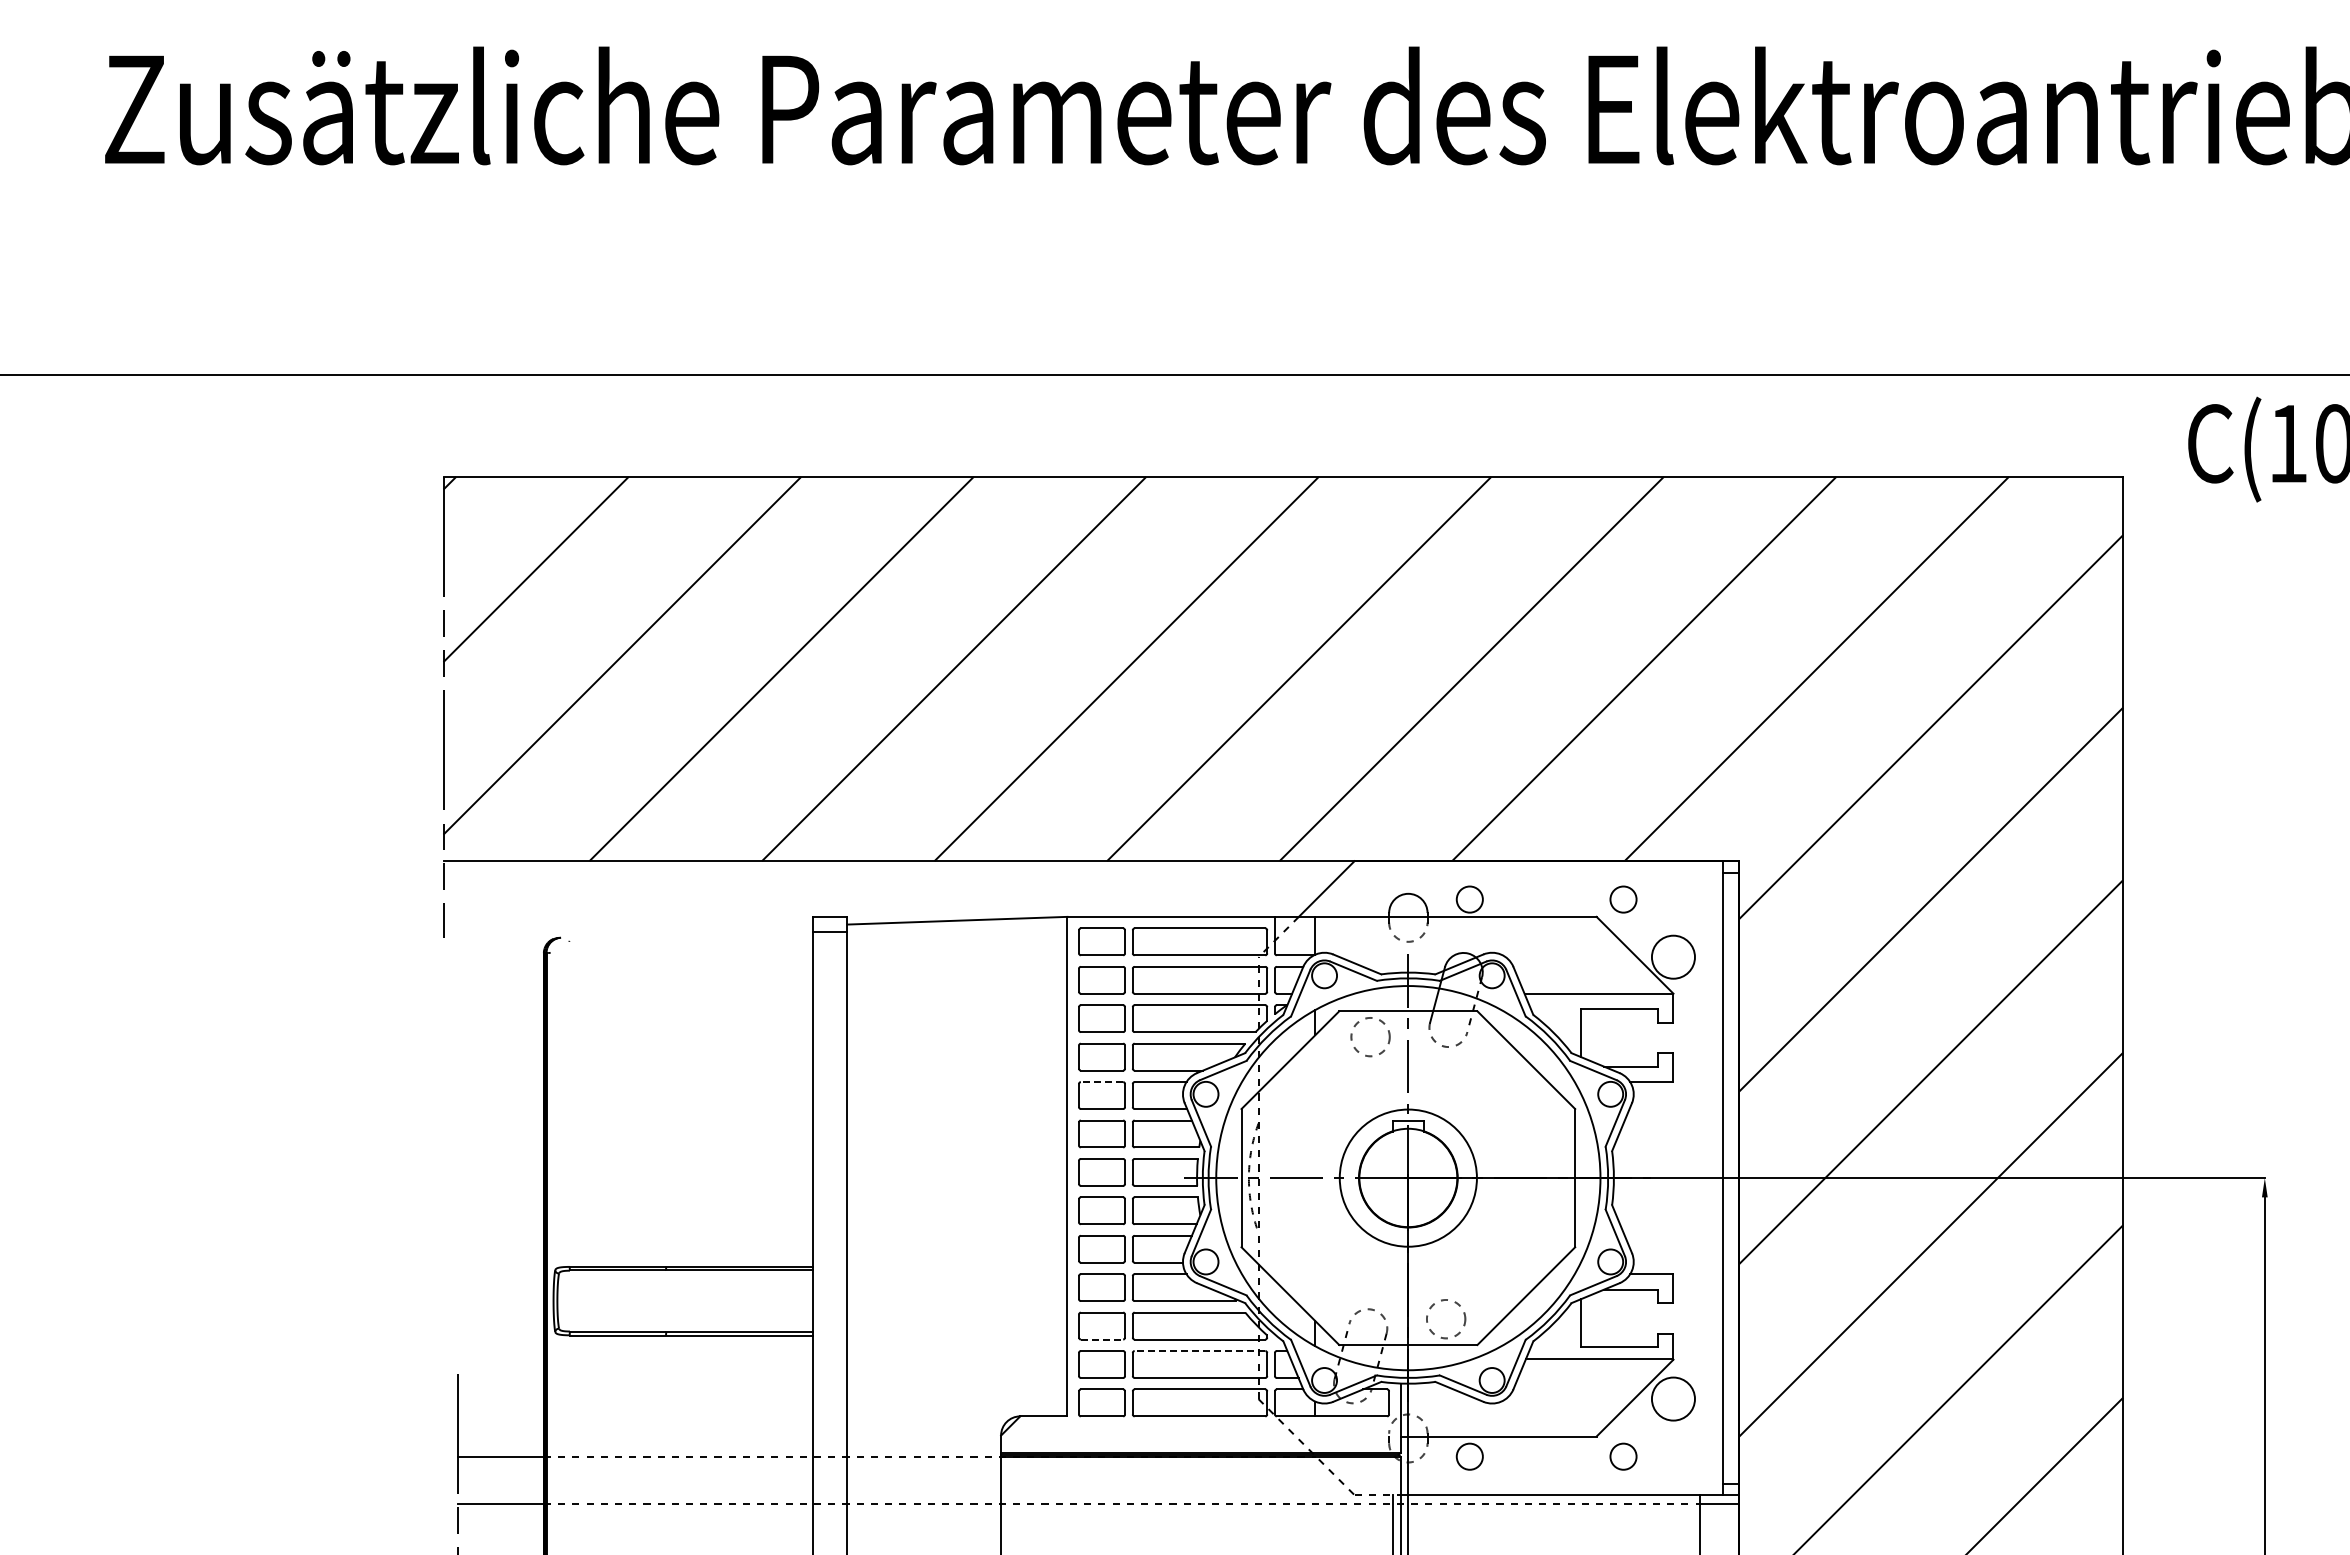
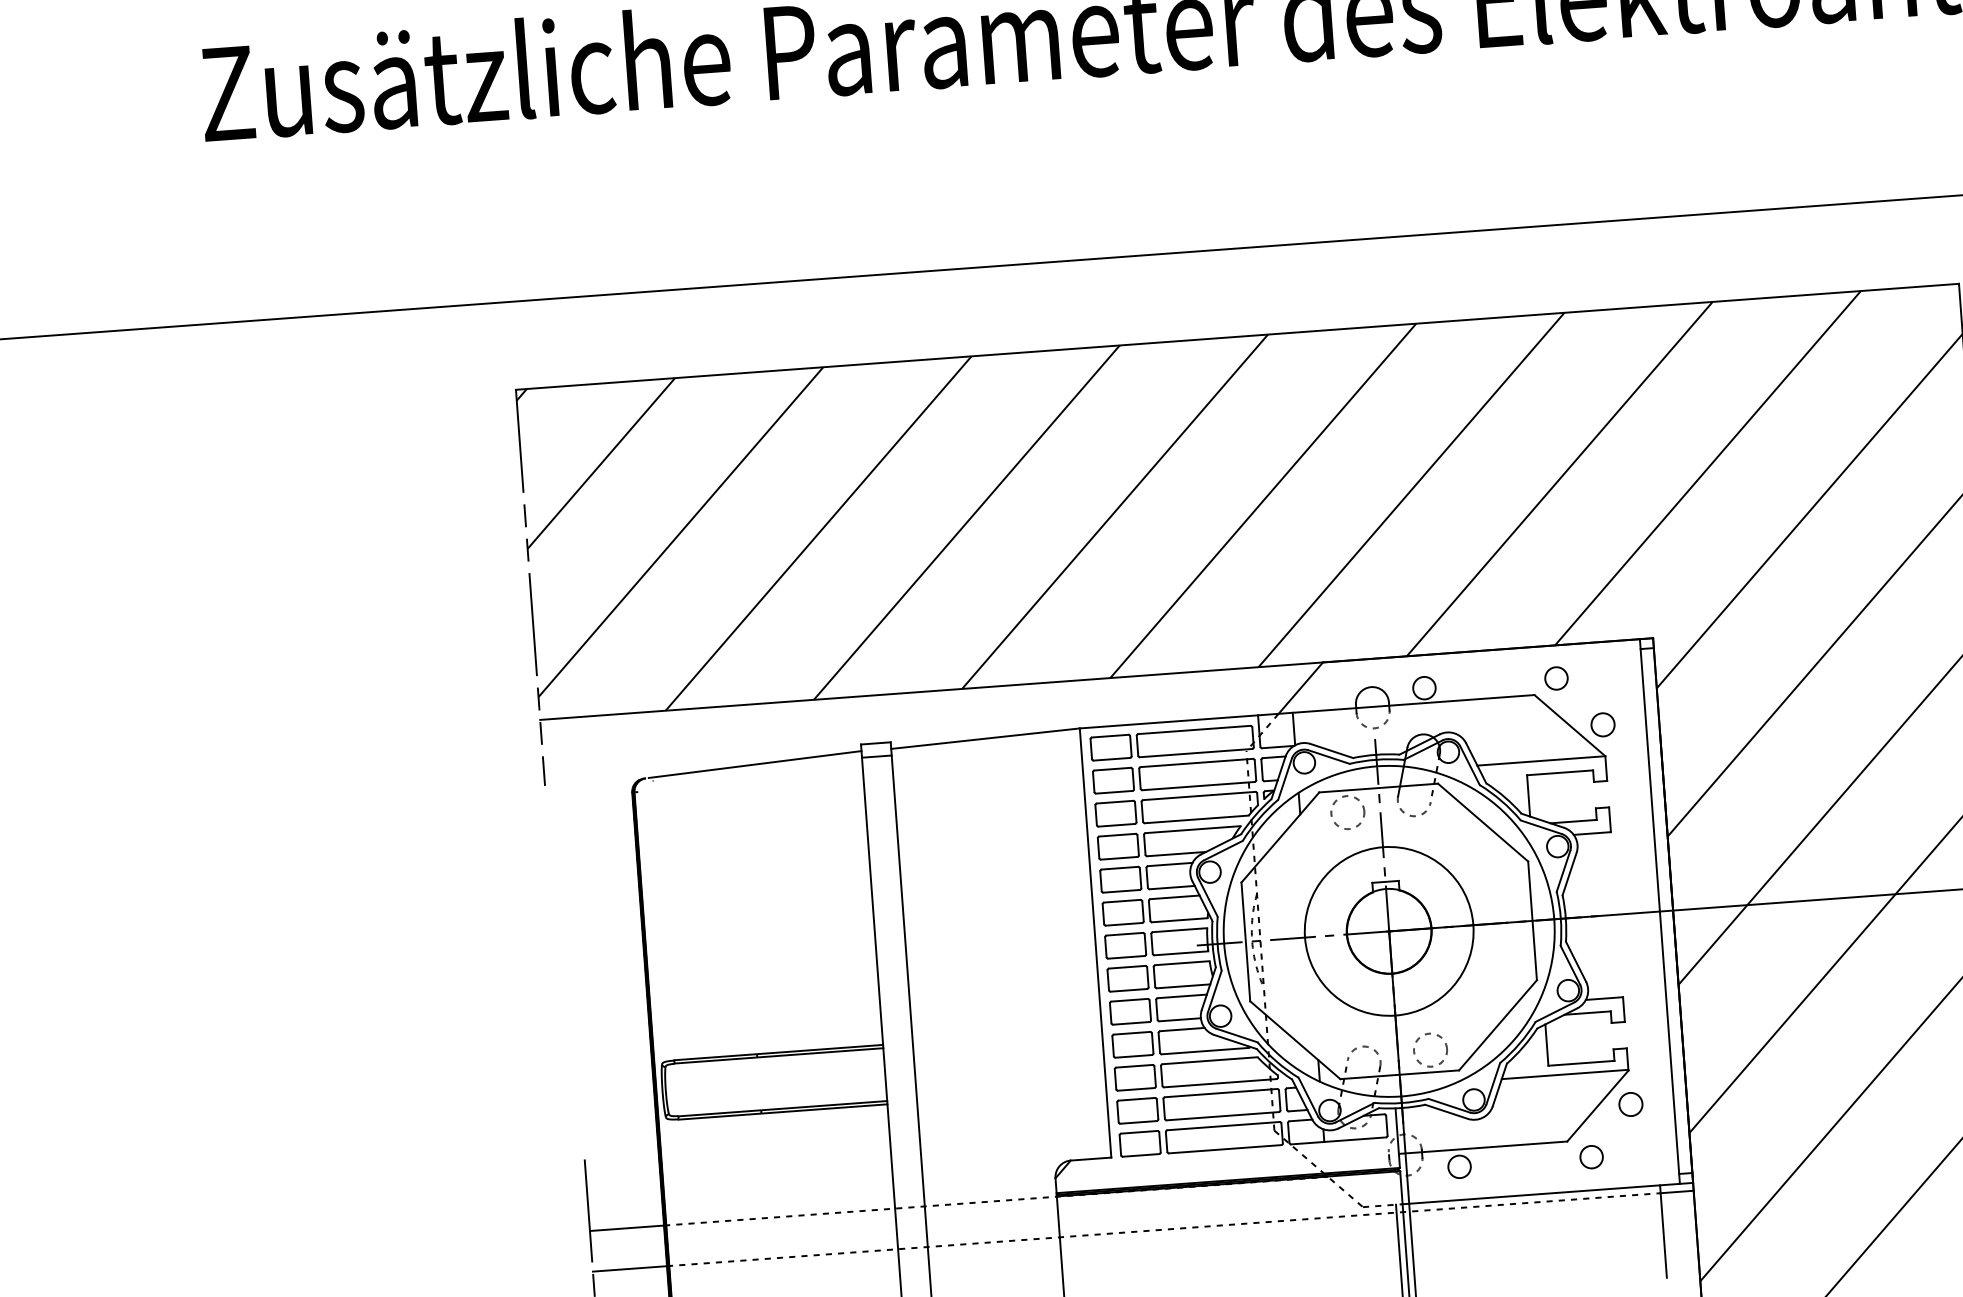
line: (688, 930) -> (755, 764), added
circle: (1673, 956) -> (1603, 724), size x0.62
line: (1101, 1082) -> (1119, 868), dashed -> solid
circle: (1408, 1178) -> (1389, 931), size x1.43
line: (1102, 1339) -> (1136, 1089), dashed -> solid
line: (1199, 1351) -> (1220, 1093), dashed -> solid
circle: (1673, 1398) -> (1630, 1104), size x0.62

